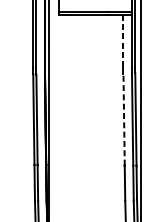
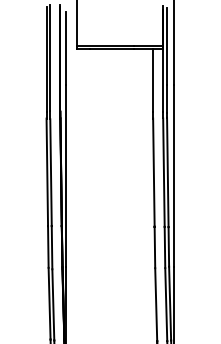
line: (123, 41) -> (153, 80), dashed -> solid
line: (123, 119) -> (153, 172), dashed -> solid

